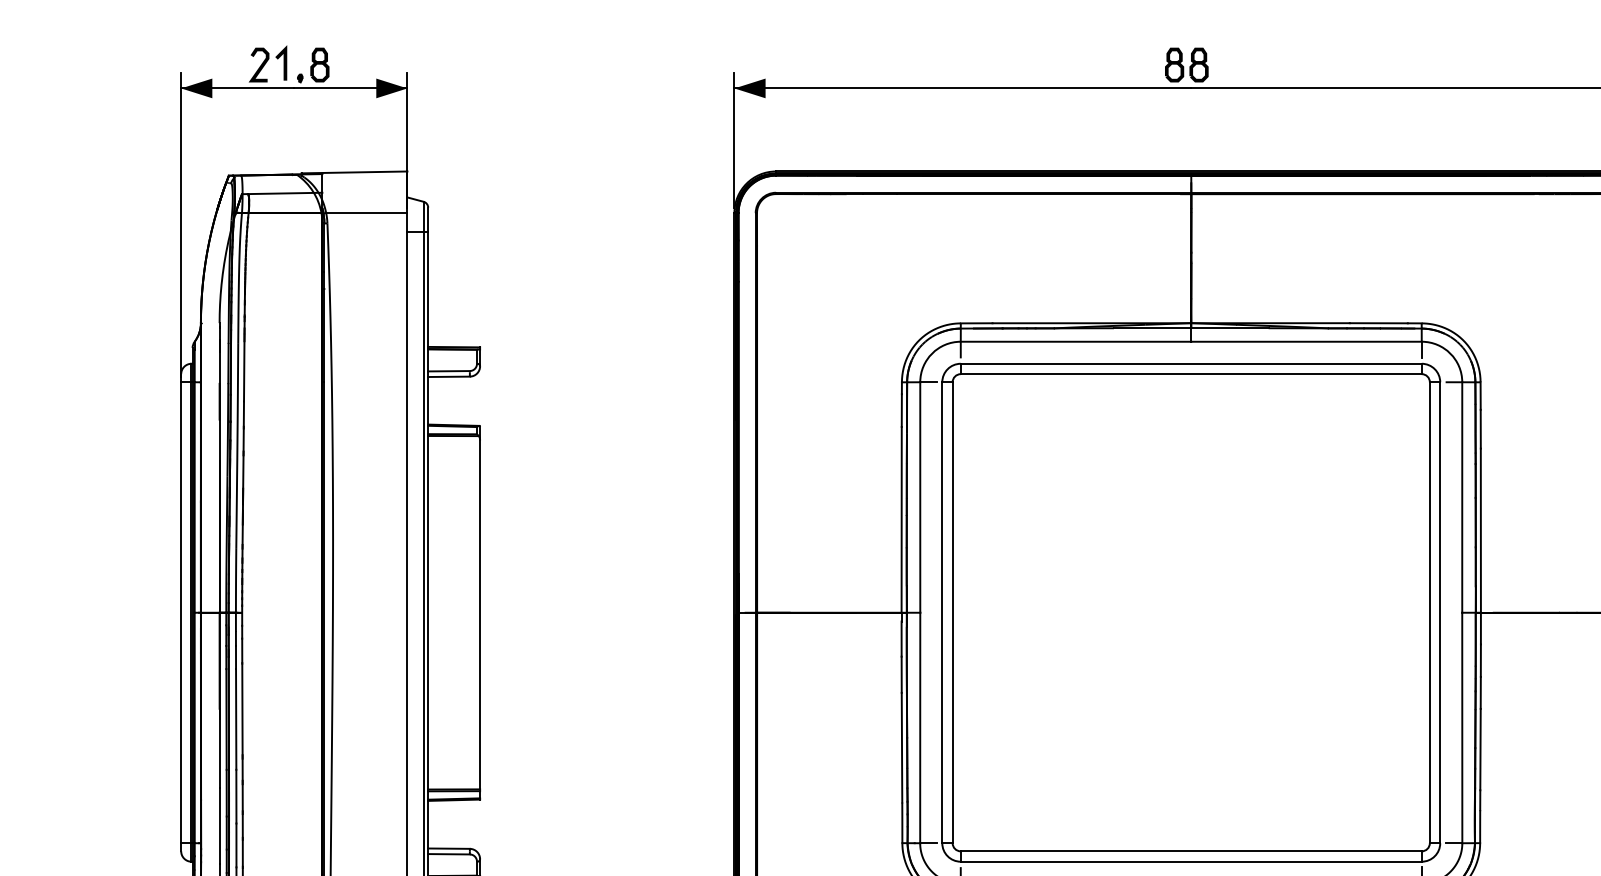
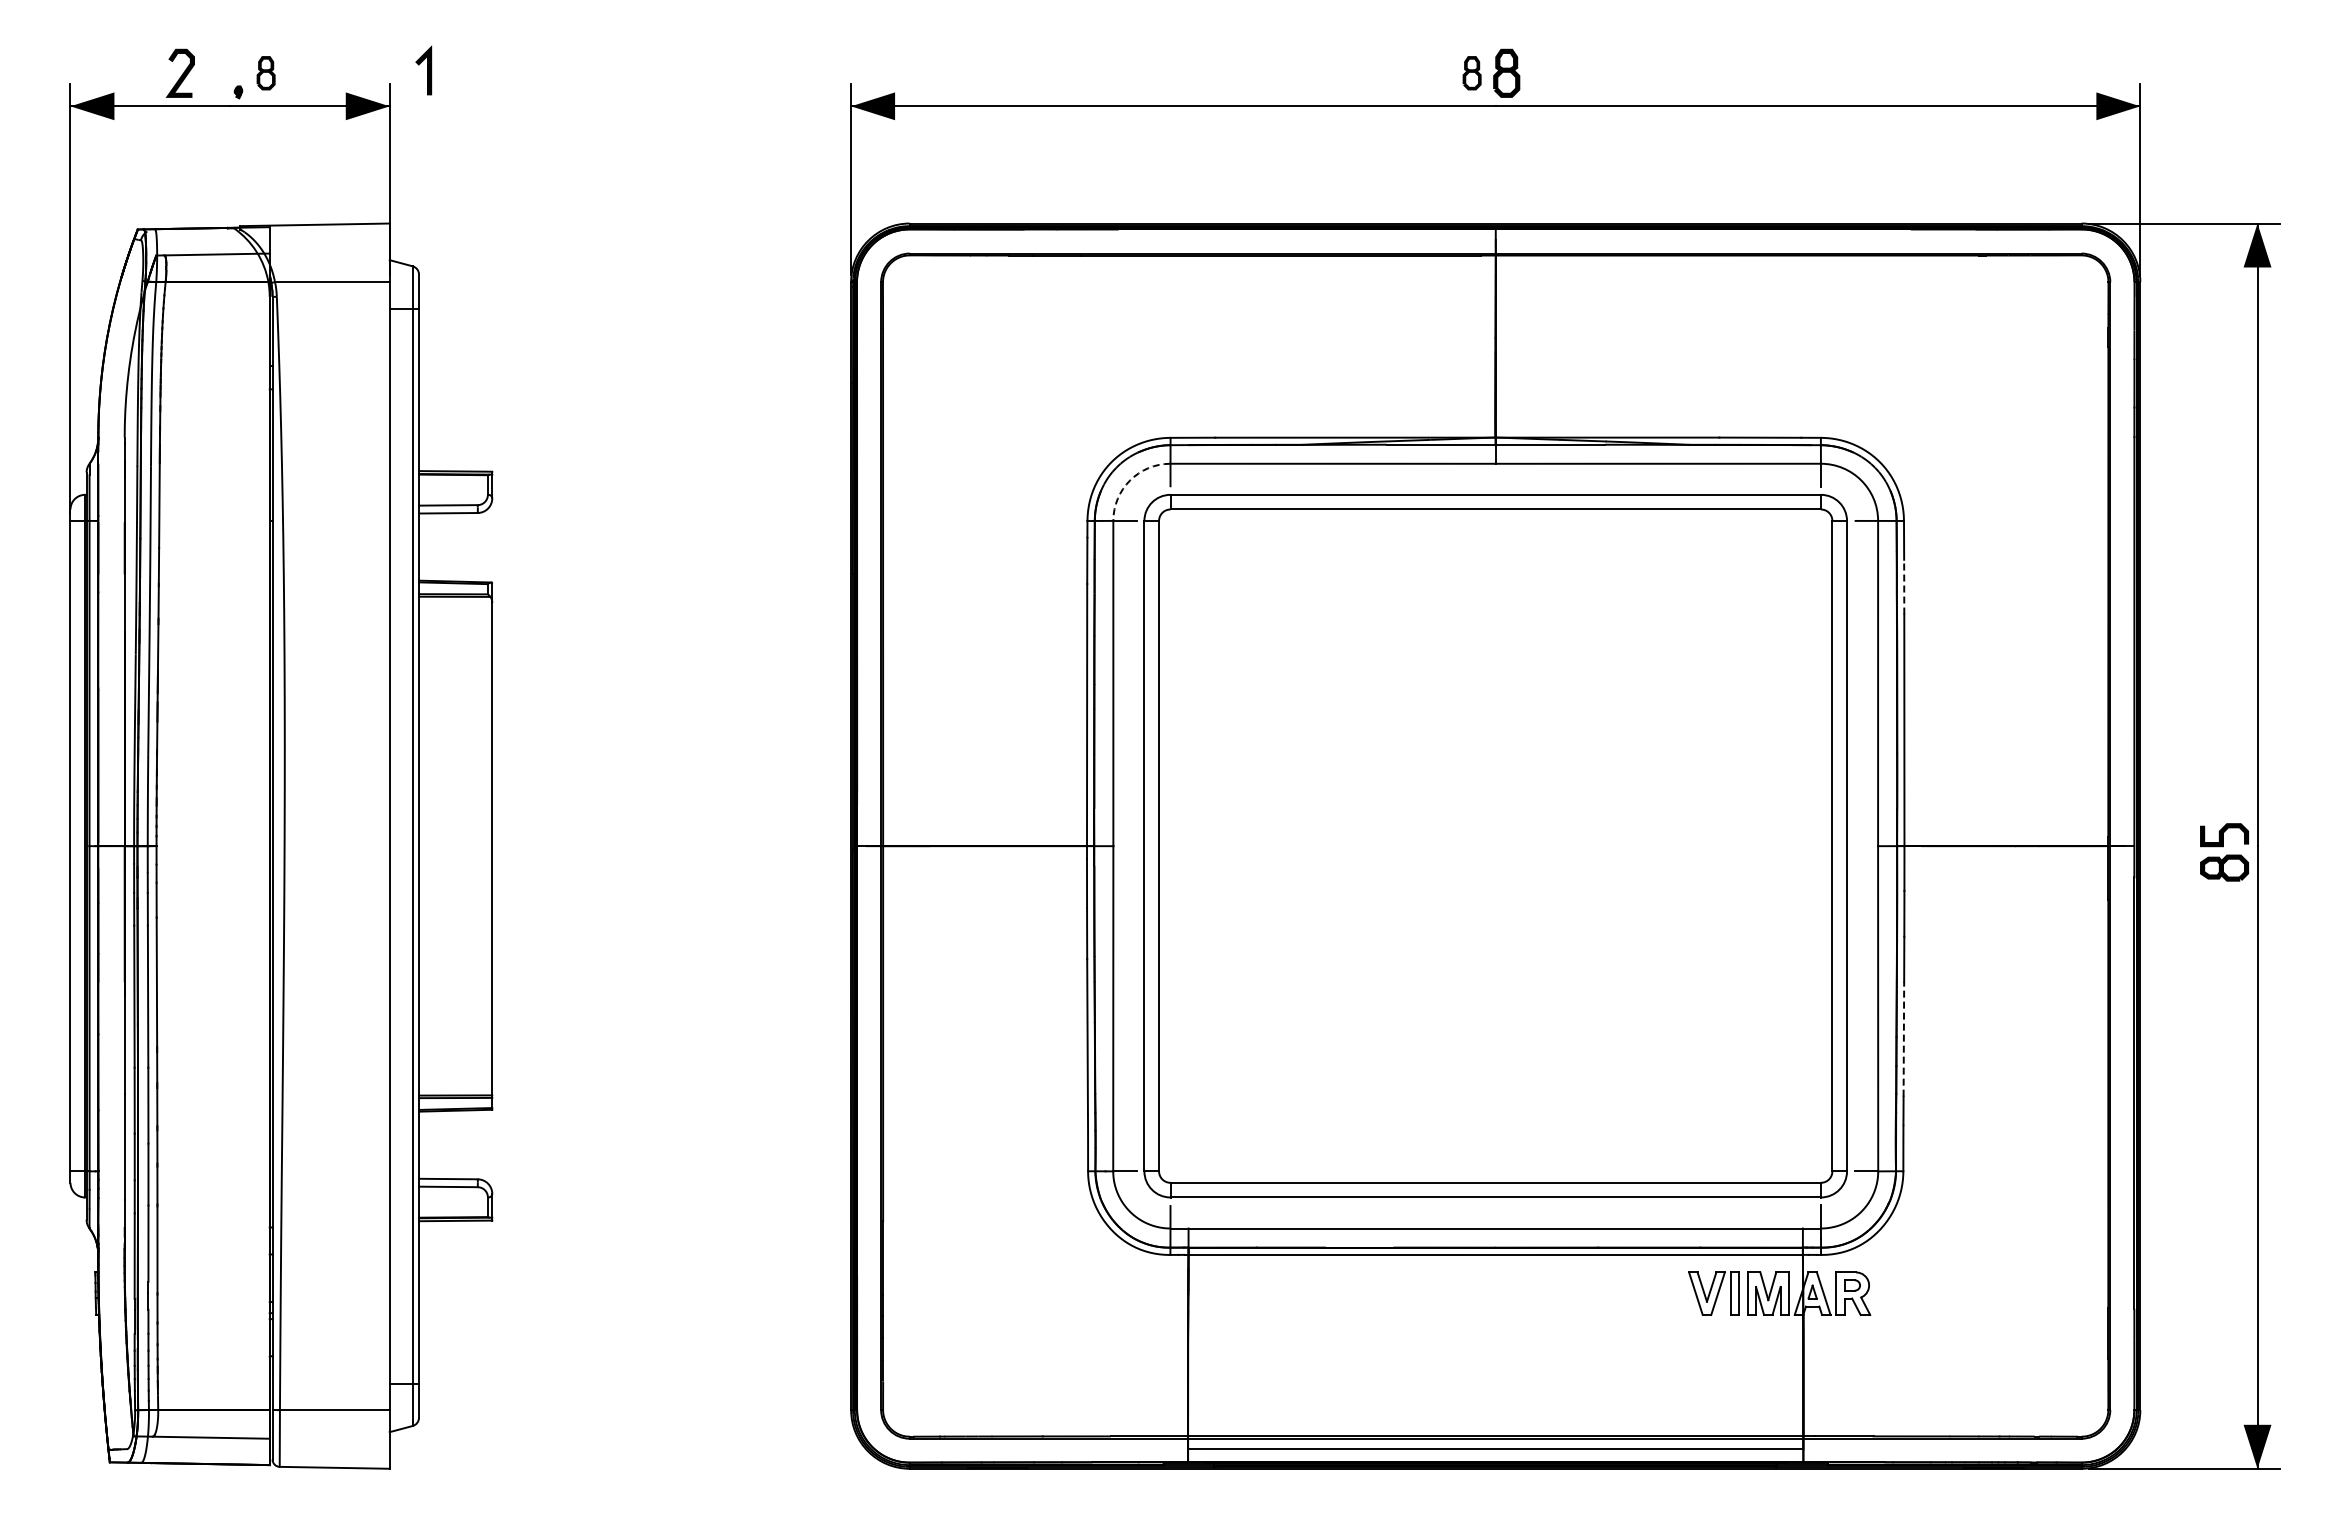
line: (283, 63) -> (427, 70), moved
part: (319, 64) -> (265, 72), size x0.7
part: (1174, 64) -> (1471, 72), size x0.7
arc: (932, 353) -> (1130, 480), solid -> dashed
line: (1480, 428) -> (1904, 586), solid -> dashed
line: (1480, 749) -> (1903, 1038), solid -> dashed

